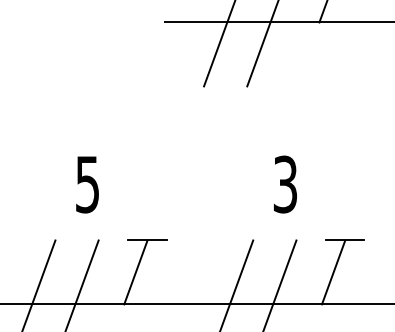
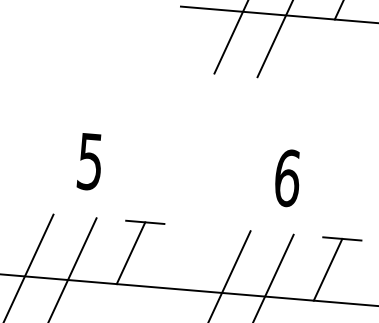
text: (285, 184) -> (287, 178), 3 -> 6

